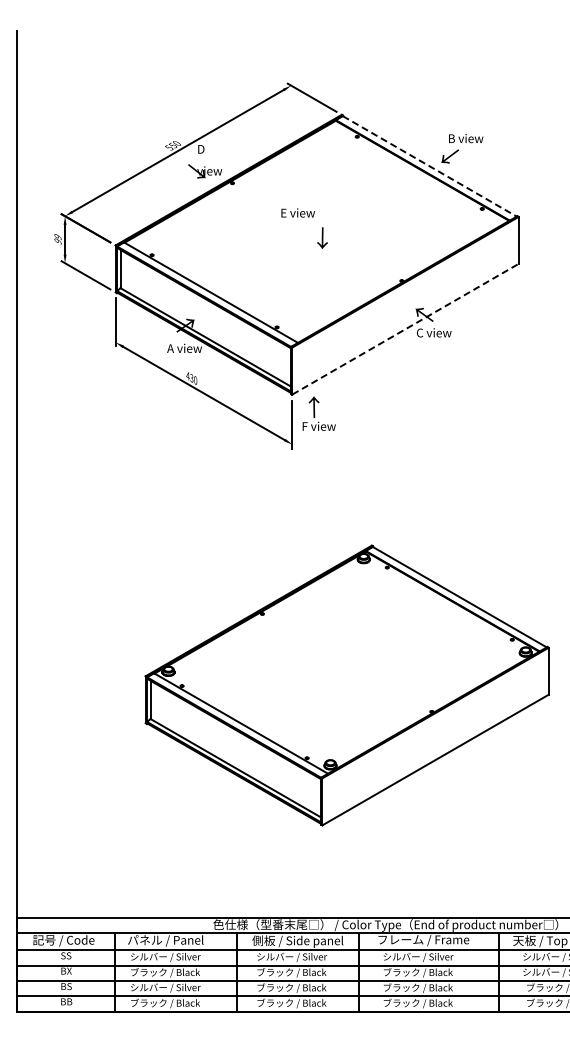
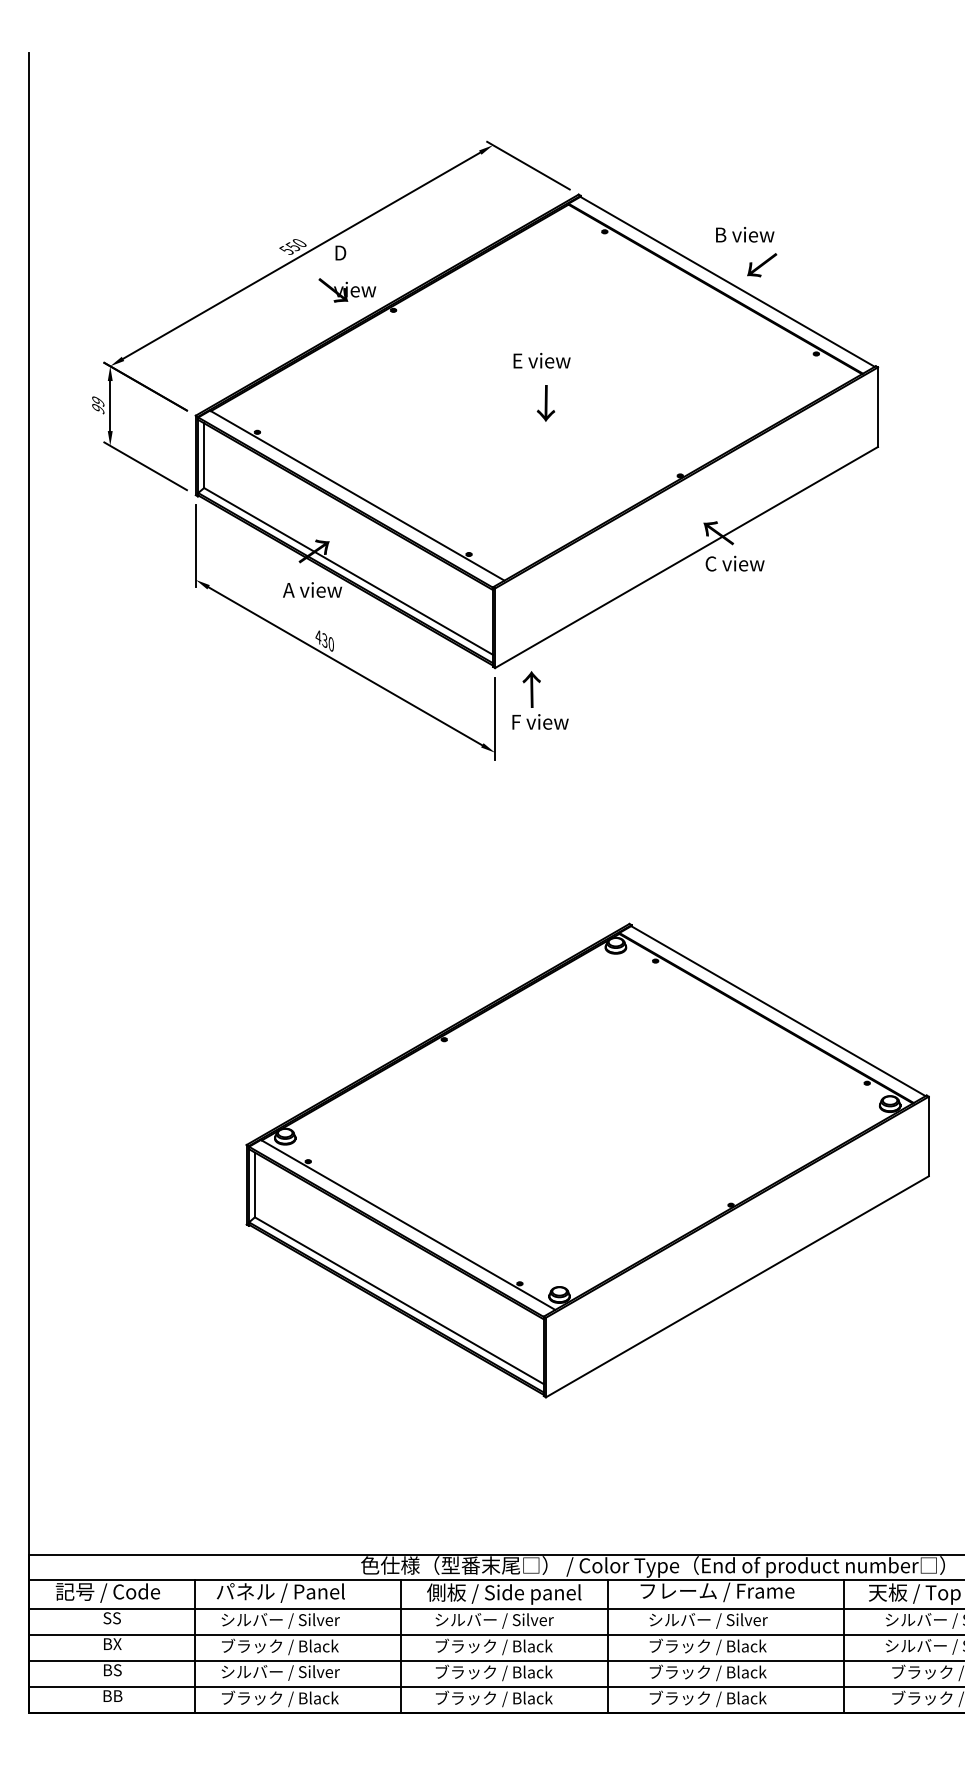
text: (466, 138) -> (745, 234), moved
line: (430, 166) -> (728, 282), dashed -> solid
text: (297, 212) -> (540, 359), moved
line: (405, 329) -> (686, 557), dashed -> solid

